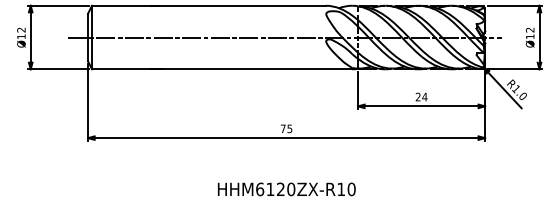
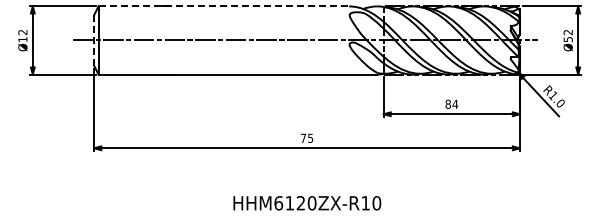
line: (209, 5) -> (224, 6), solid -> dashed
text: (529, 36) -> (567, 39), Ø12 -> Ø52
line: (88, 37) -> (94, 40), solid -> dashed
text: (417, 96) -> (447, 103), 24 -> 84

